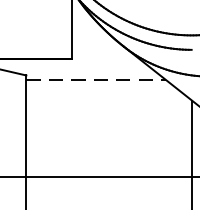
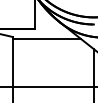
line: (96, 80) -> (47, 39), dashed -> solid

